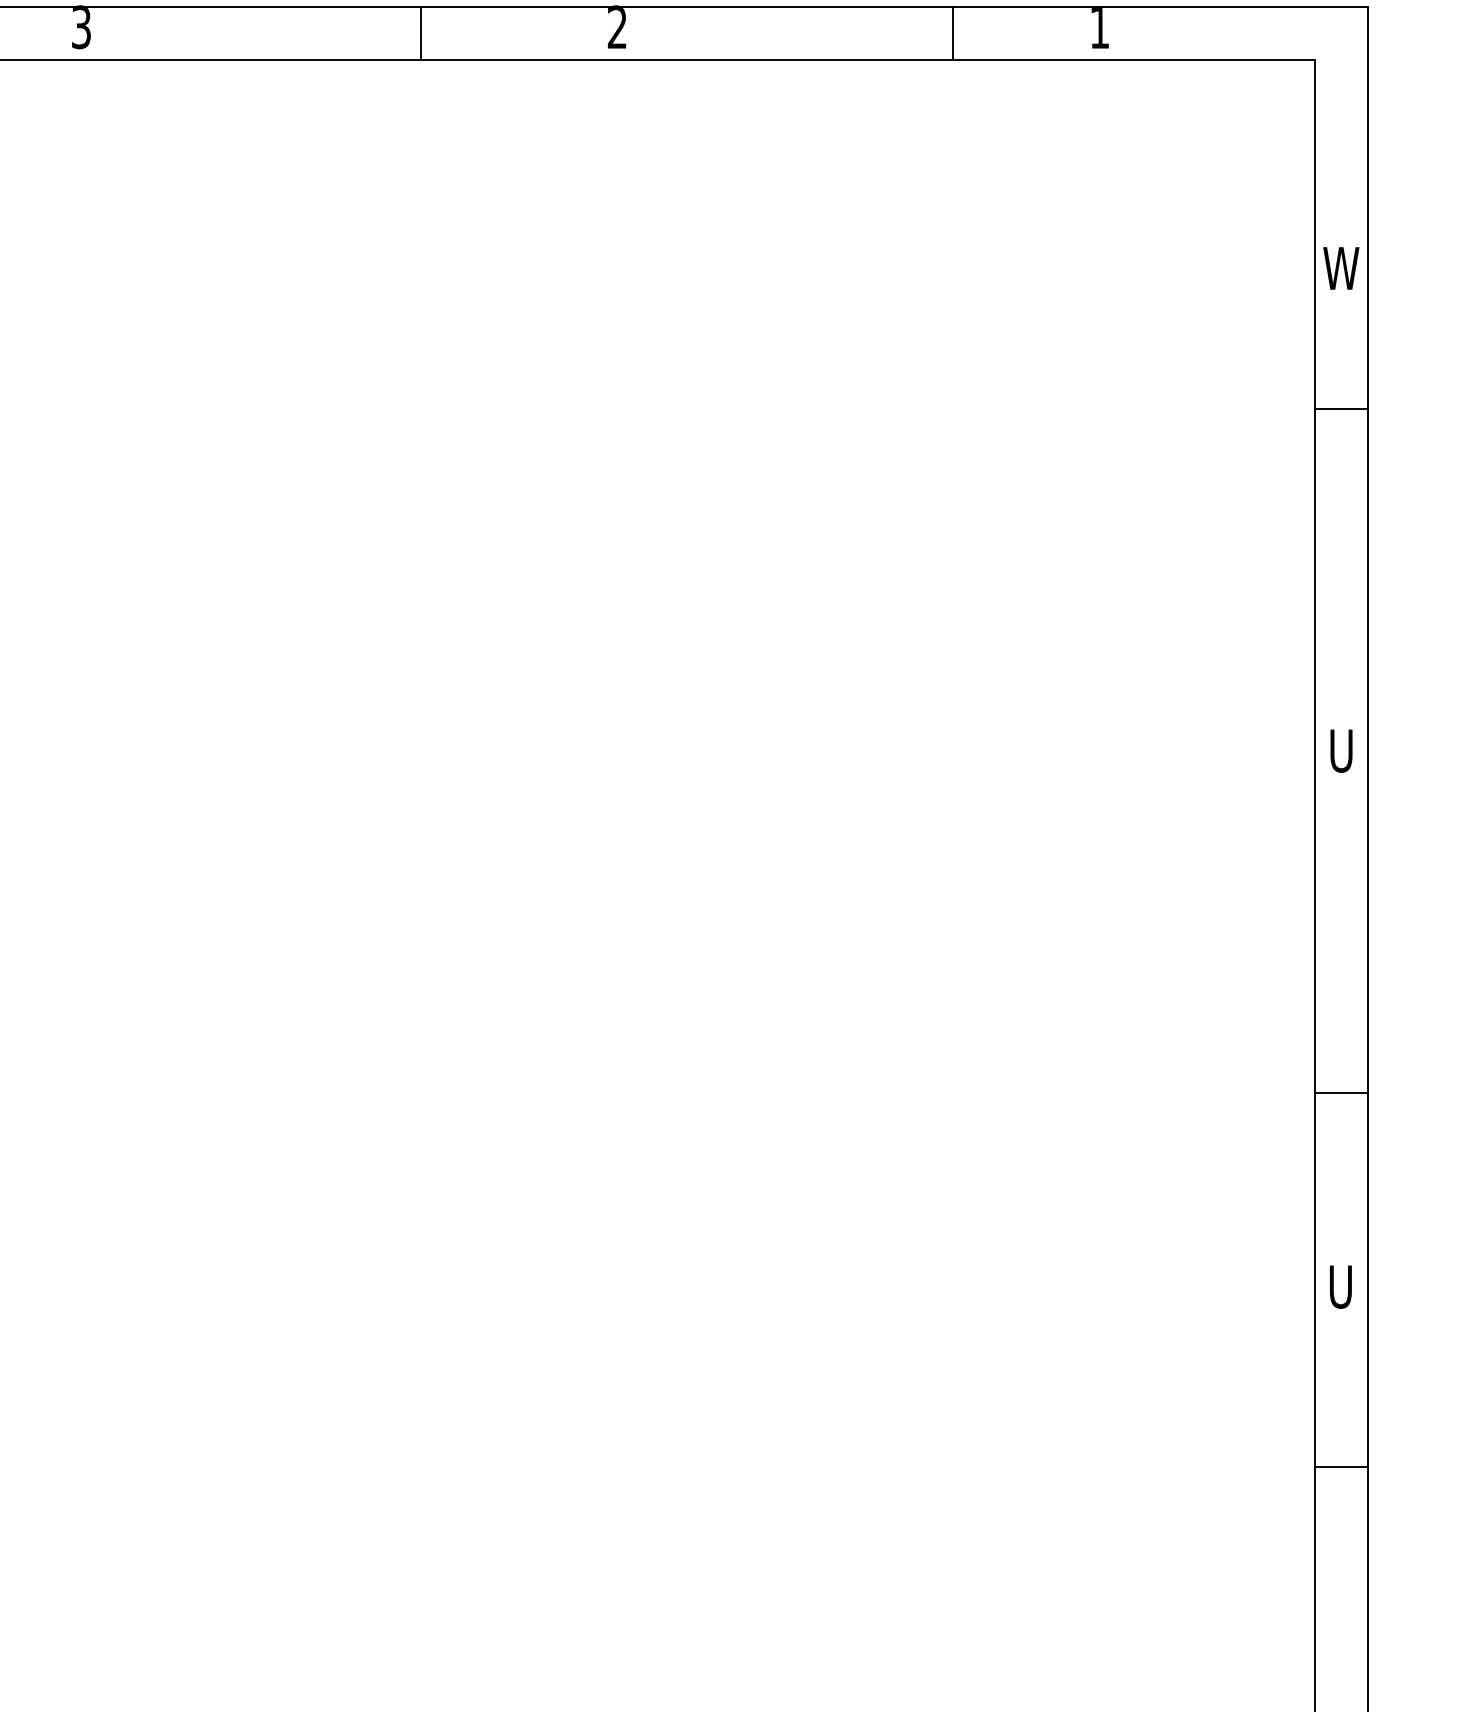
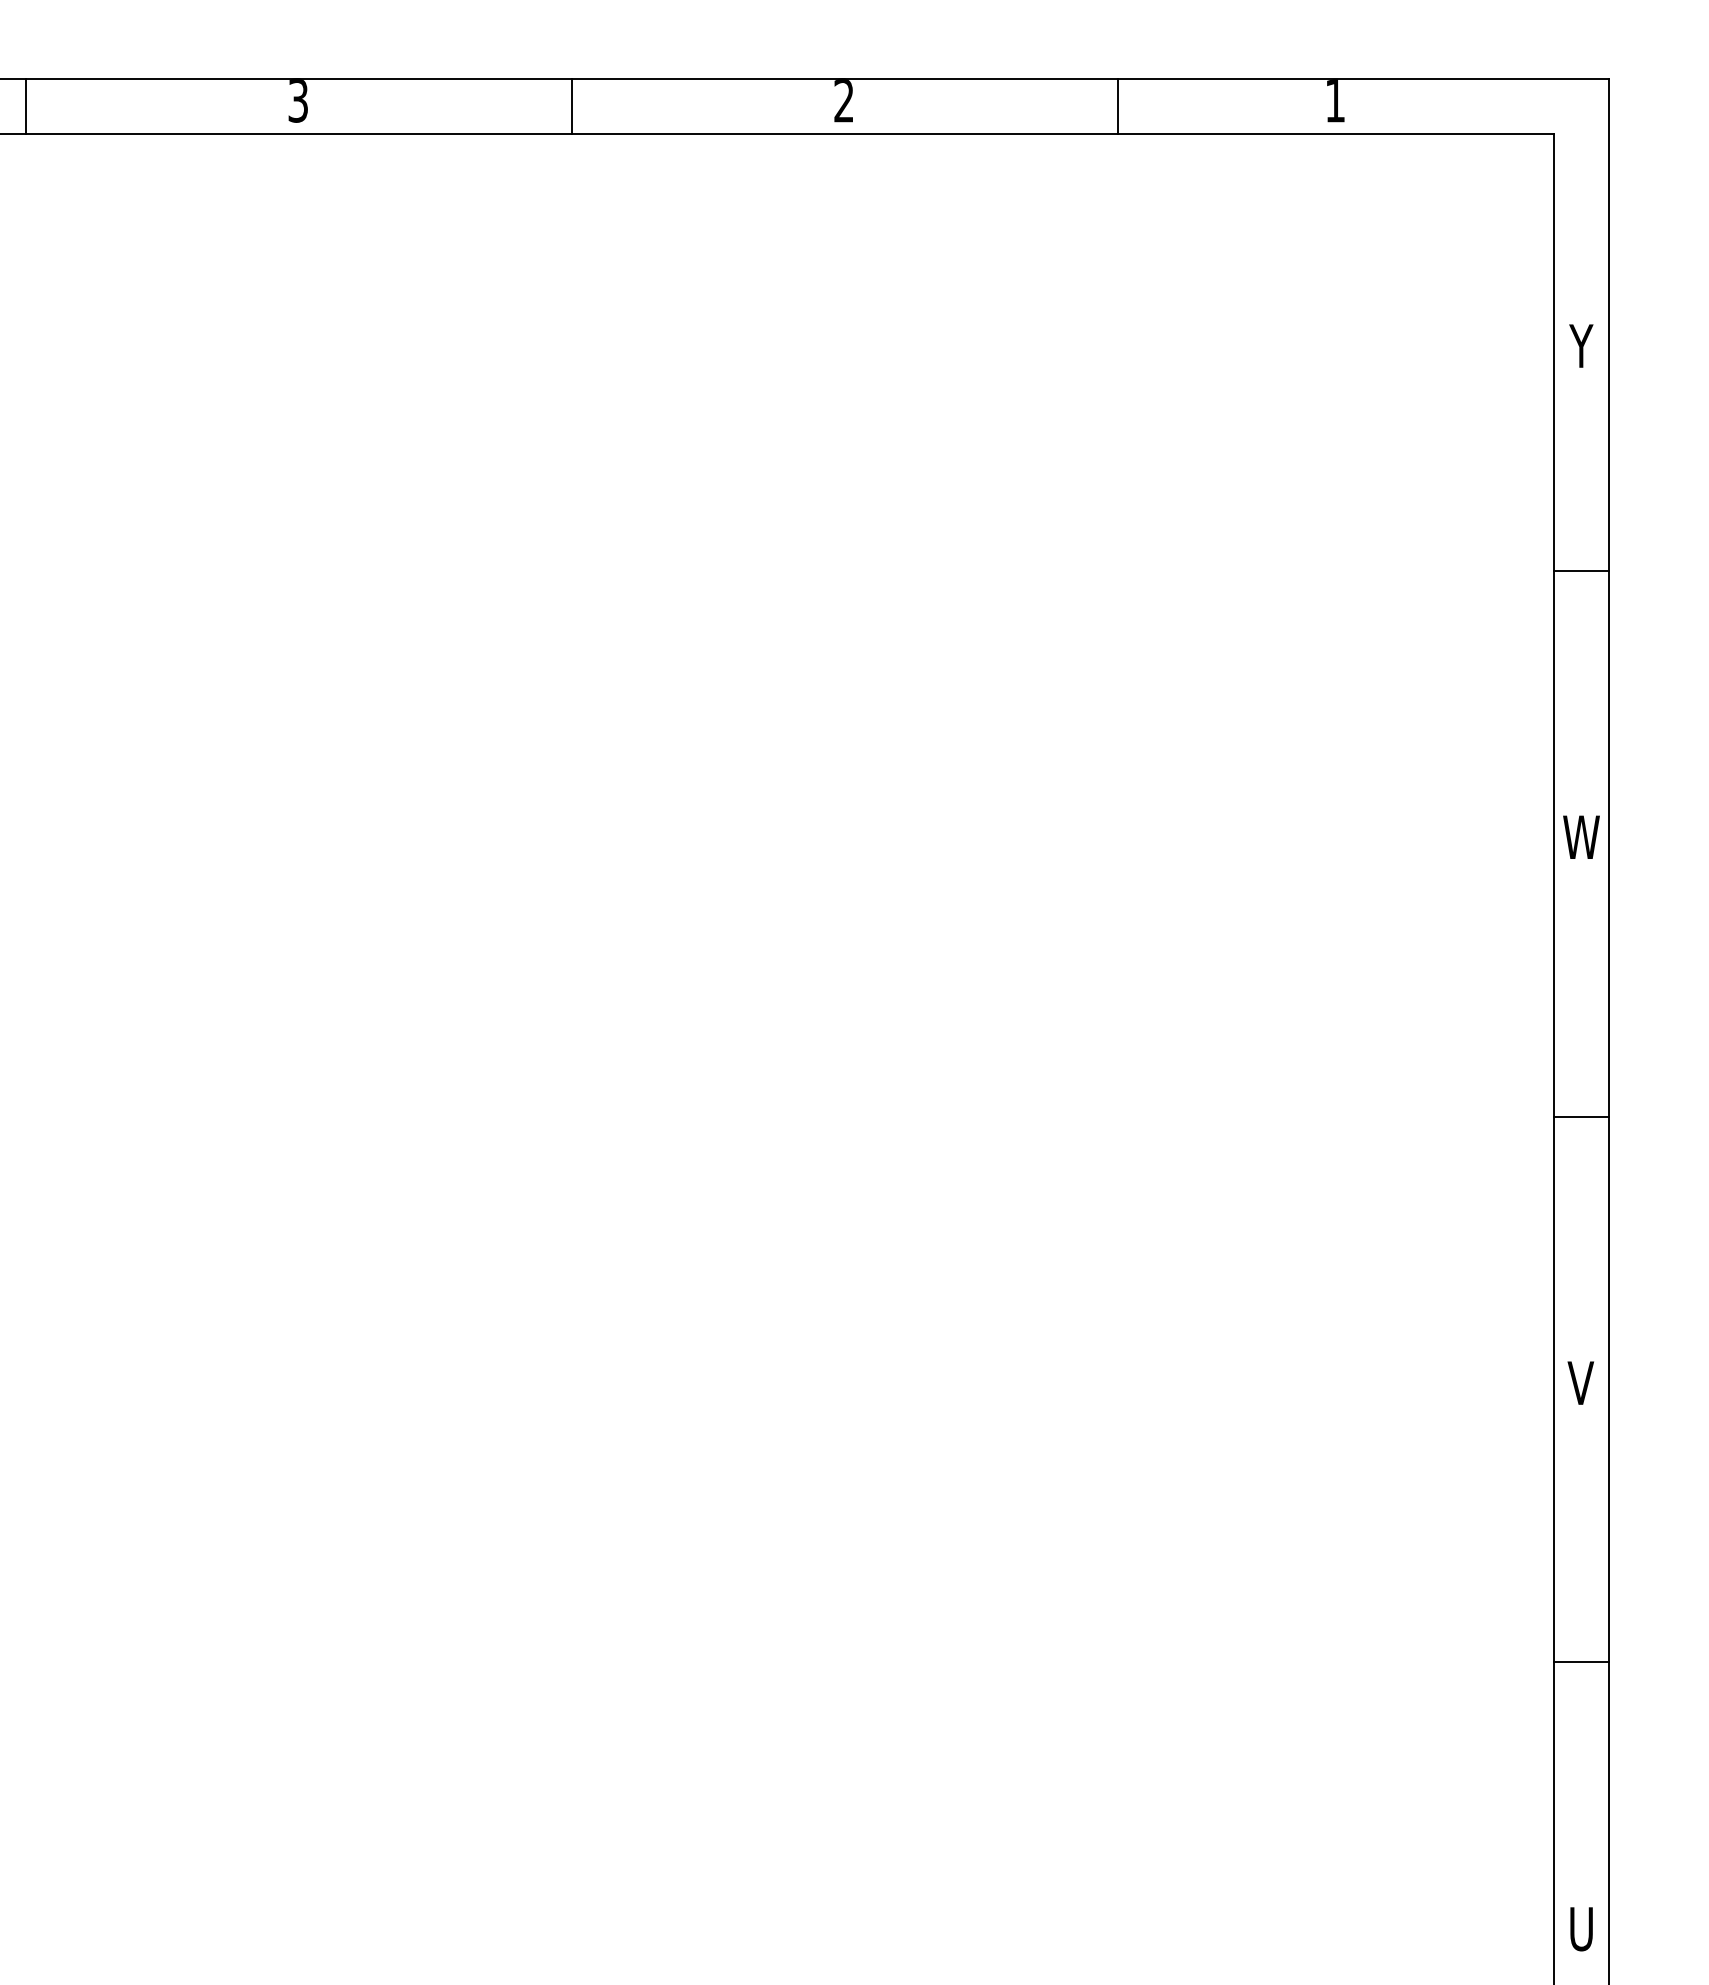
line: (420, 33) -> (571, 106), moved
line: (952, 33) -> (1117, 106), moved
text: (1341, 267) -> (1581, 345), W -> Y
line: (1341, 408) -> (1581, 570), moved
text: (1341, 751) -> (1581, 837), U -> W
line: (1341, 1092) -> (1581, 1116), moved
text: (1340, 1287) -> (1580, 1383), U -> V
line: (1341, 1466) -> (1581, 1662), moved

